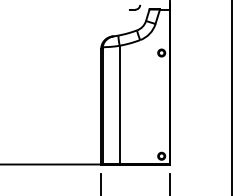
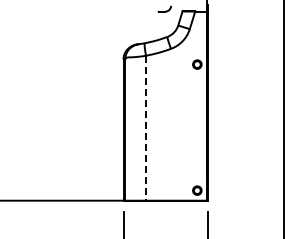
line: (120, 105) -> (146, 128), solid -> dashed

